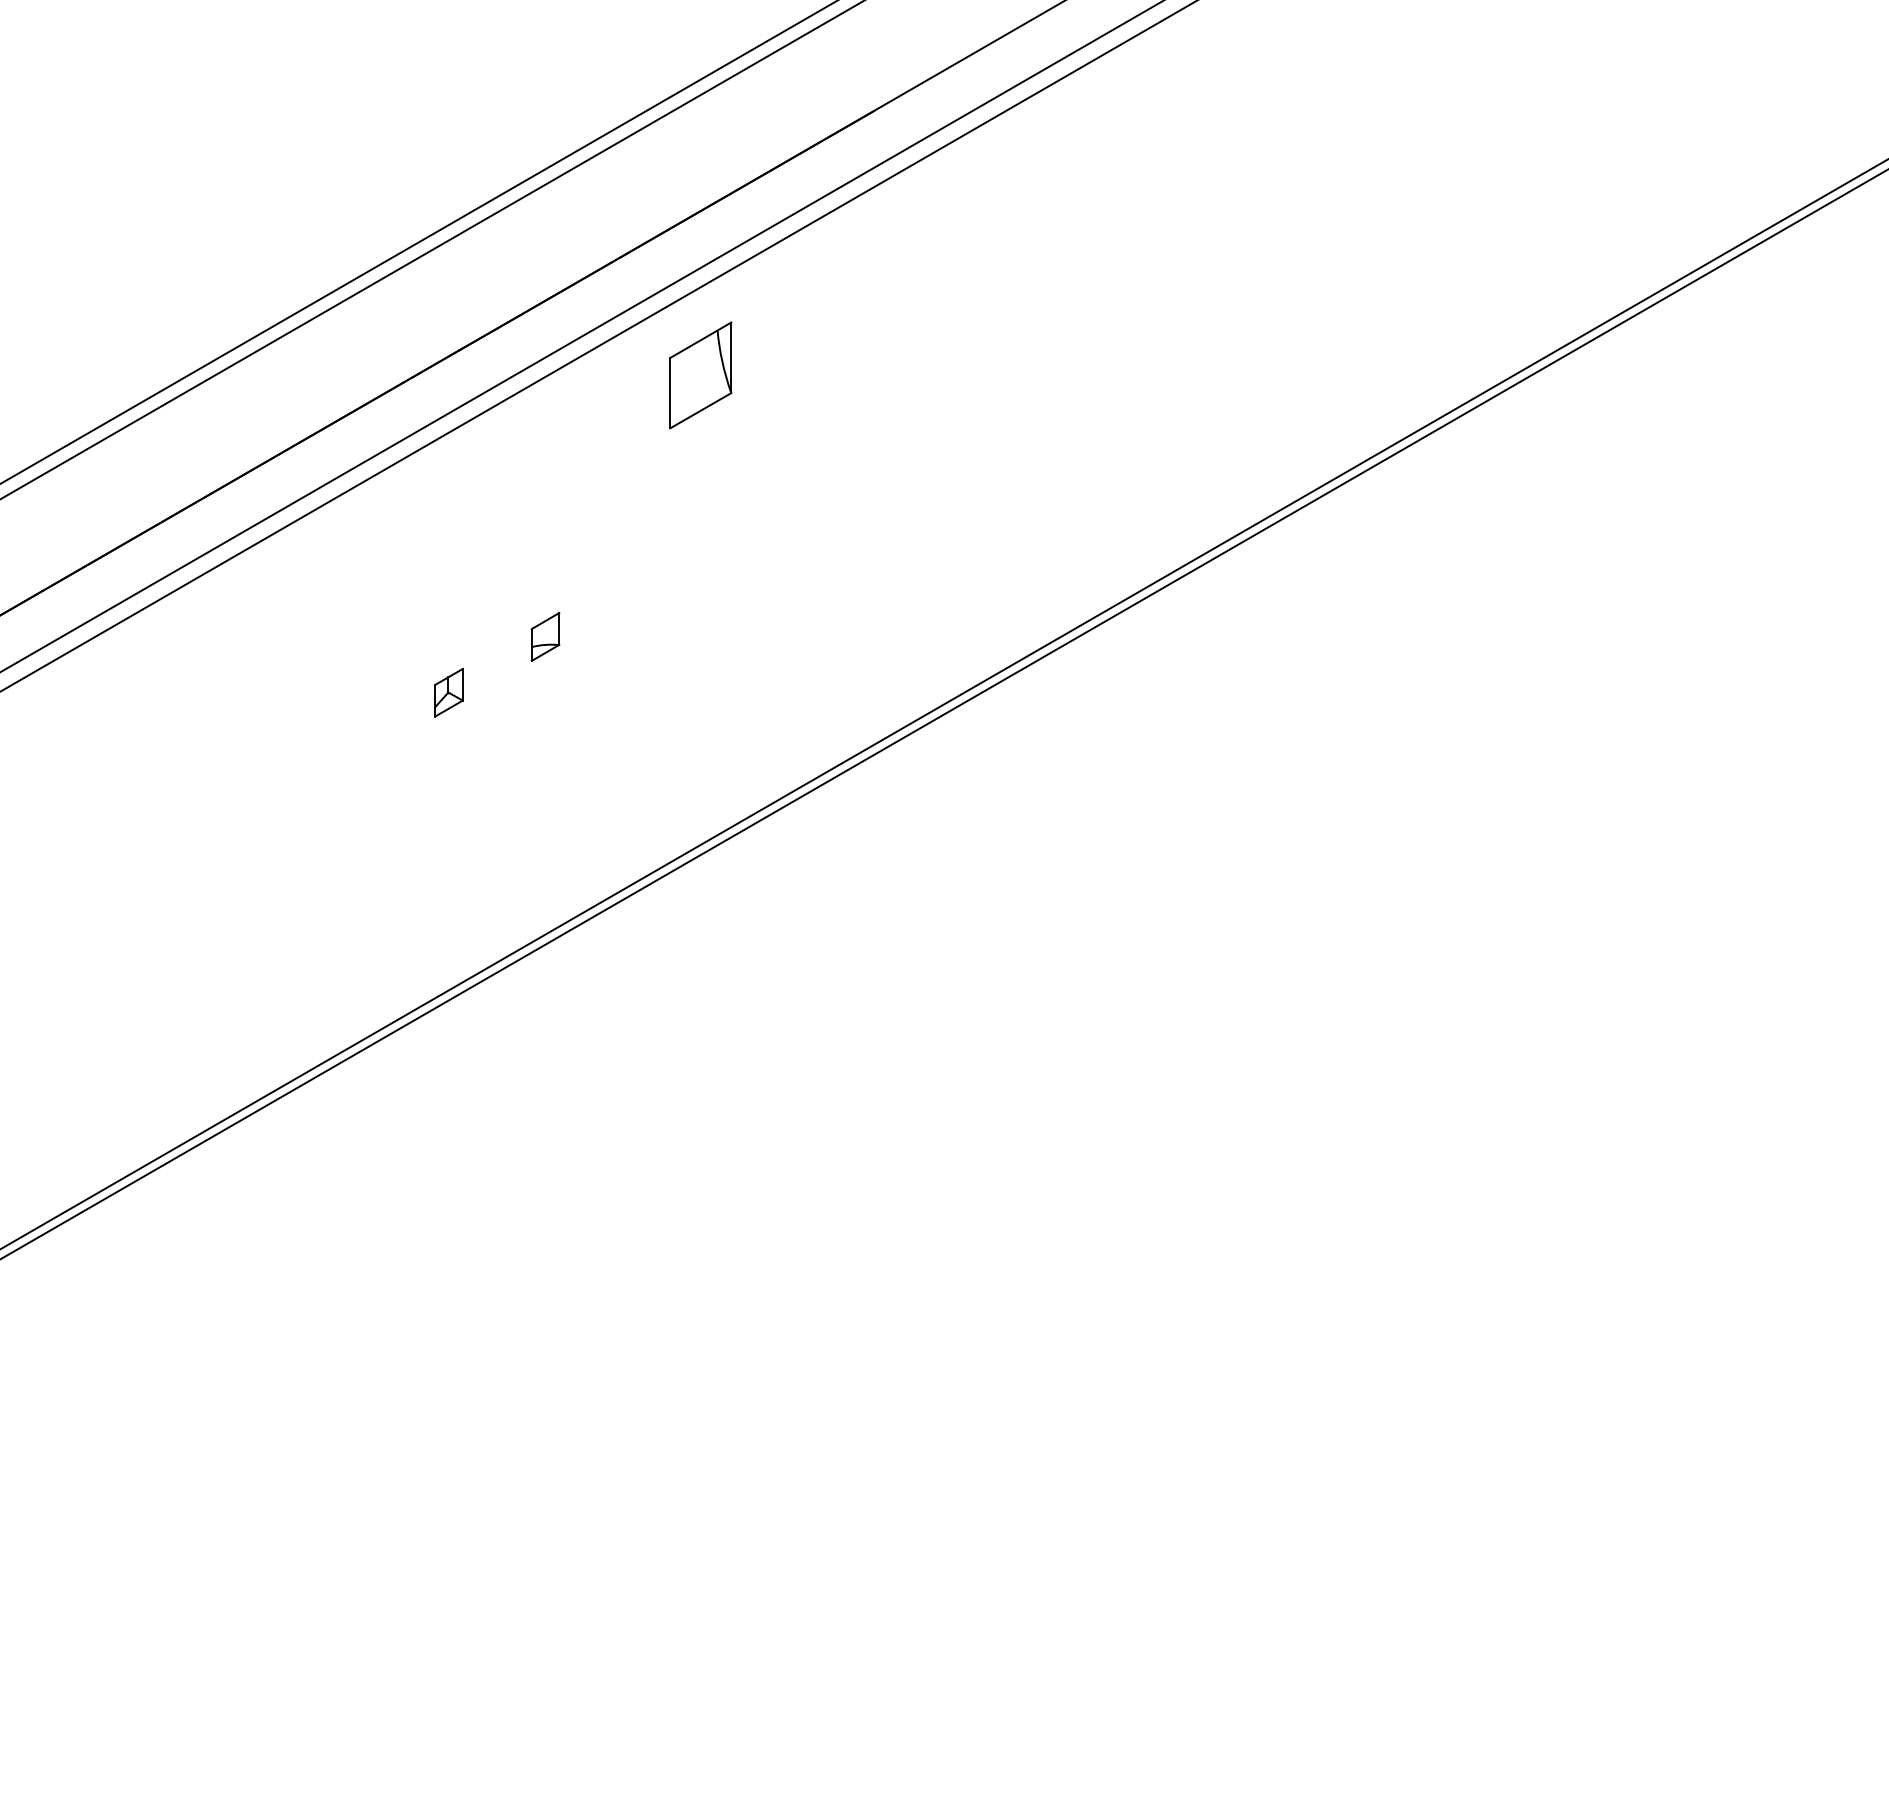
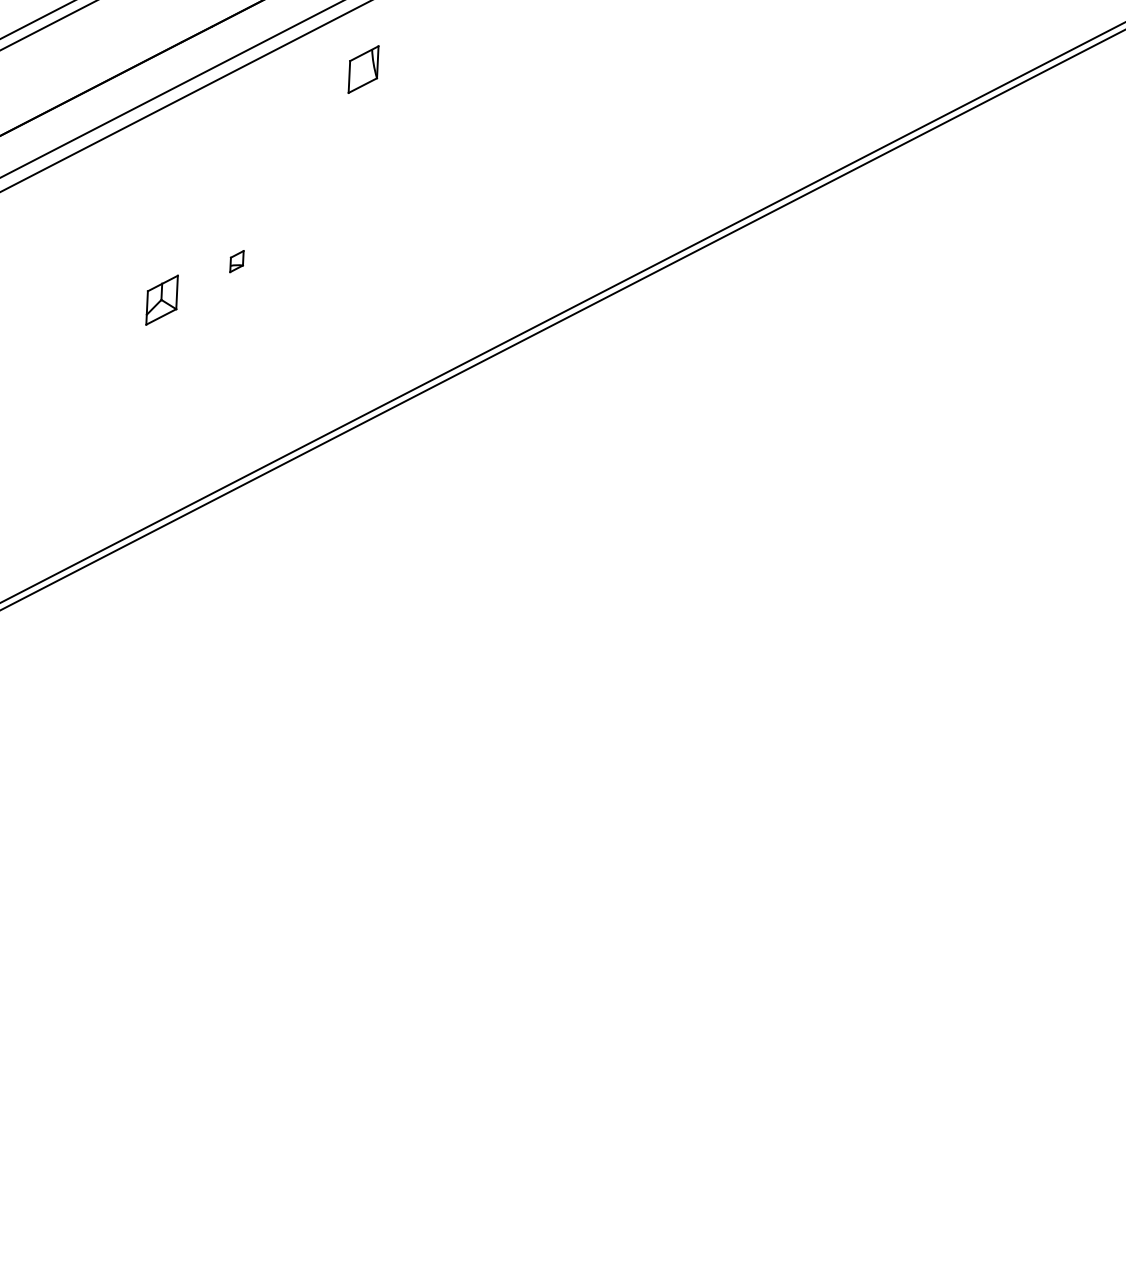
part: (700, 375) -> (363, 69), size x0.6
part: (545, 636) -> (236, 261), size x0.6
part: (448, 692) -> (161, 300), size x1.4

